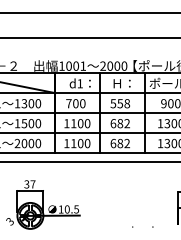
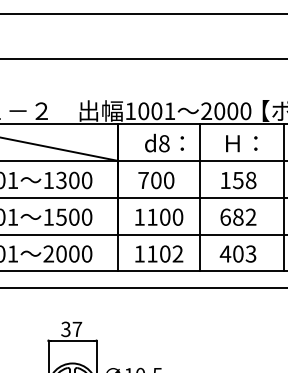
text: (79, 83) -> (163, 143), d1 -> d8
text: (113, 103) -> (225, 180), 558 -> 158
text: (87, 143) -> (177, 253), 1100 -> 1102
text: (120, 143) -> (238, 253), 682 -> 403

